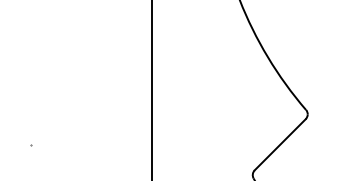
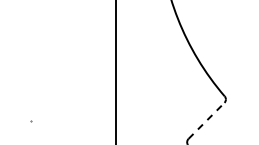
line: (280, 144) -> (206, 120), solid -> dashed

